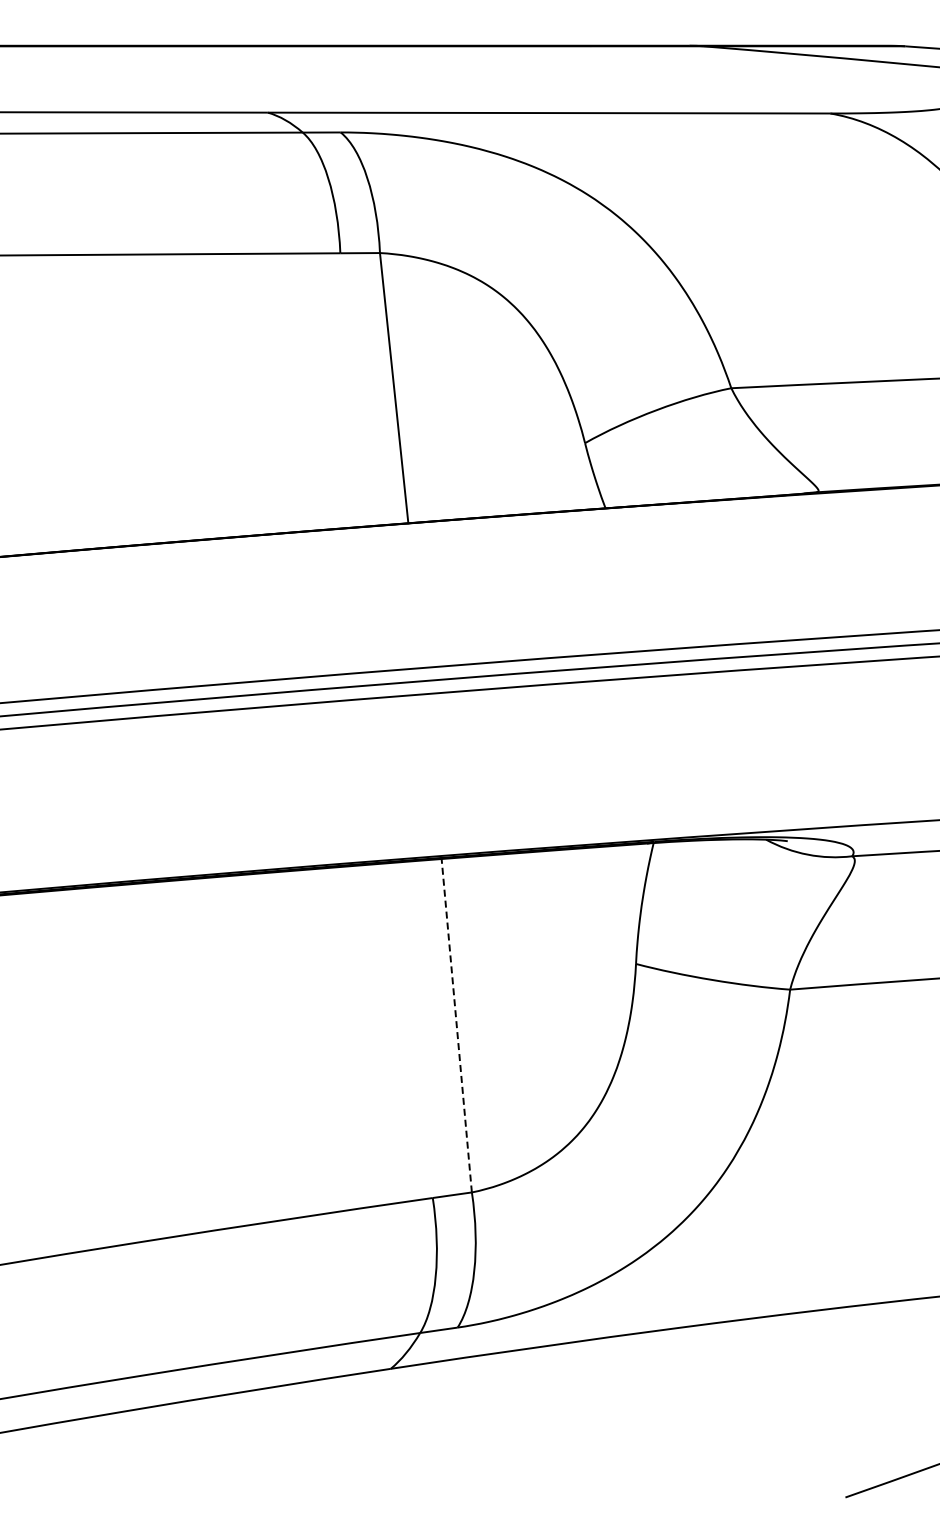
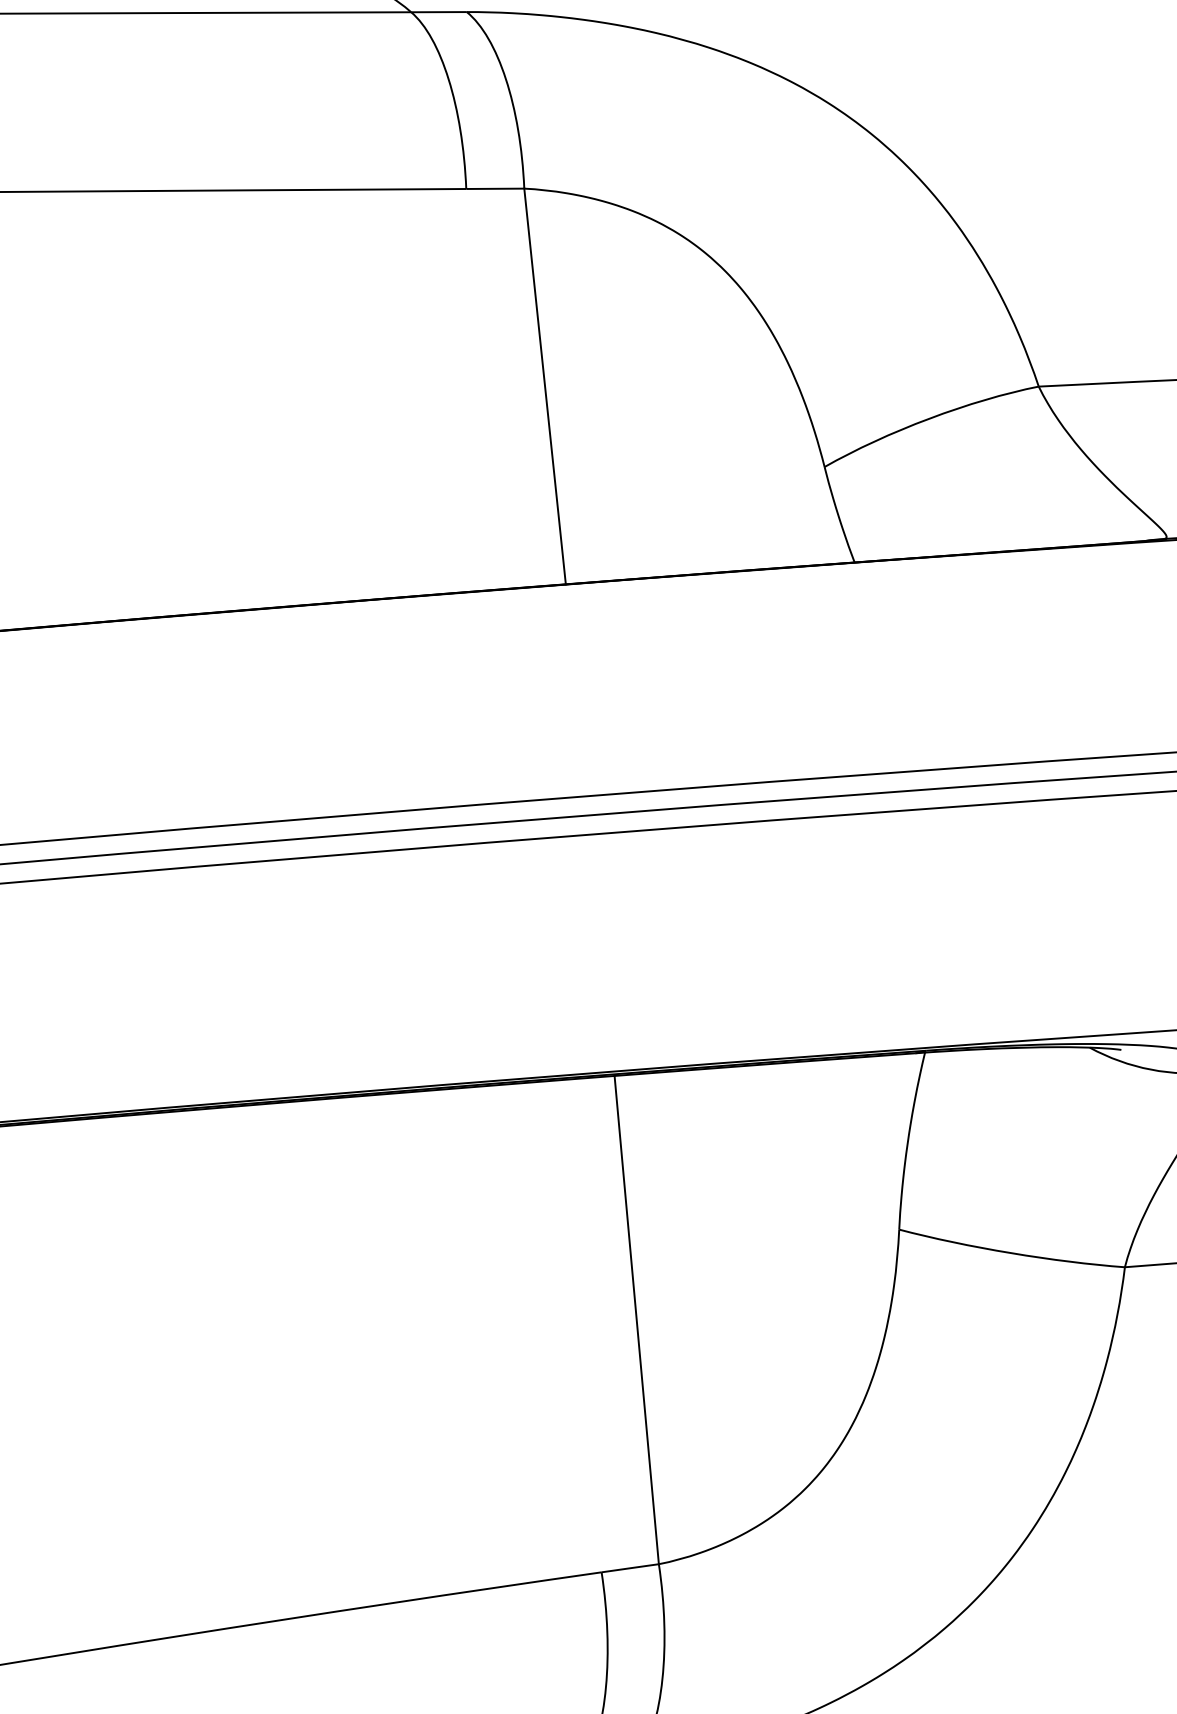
line: (456, 1025) -> (636, 1319), dashed -> solid

